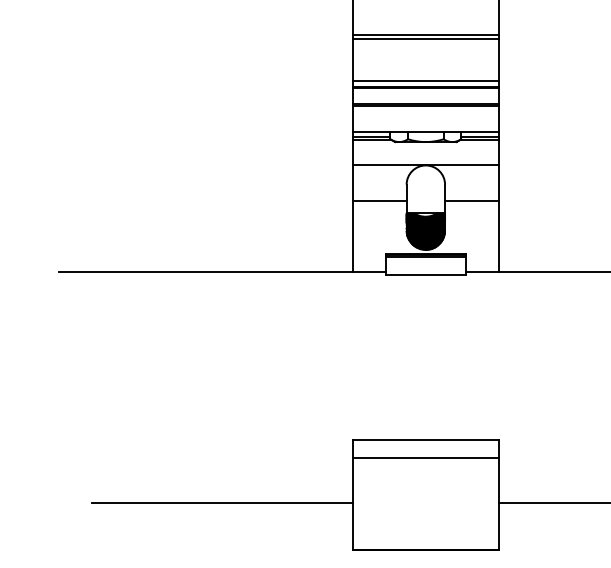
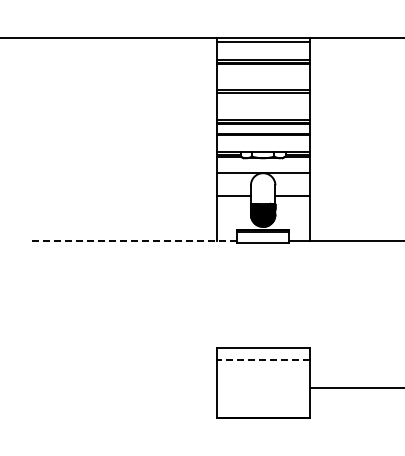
line: (220, 272) -> (132, 241), solid -> dashed
line: (426, 457) -> (263, 359), solid -> dashed
line: (222, 503) -> (133, 388), removed

